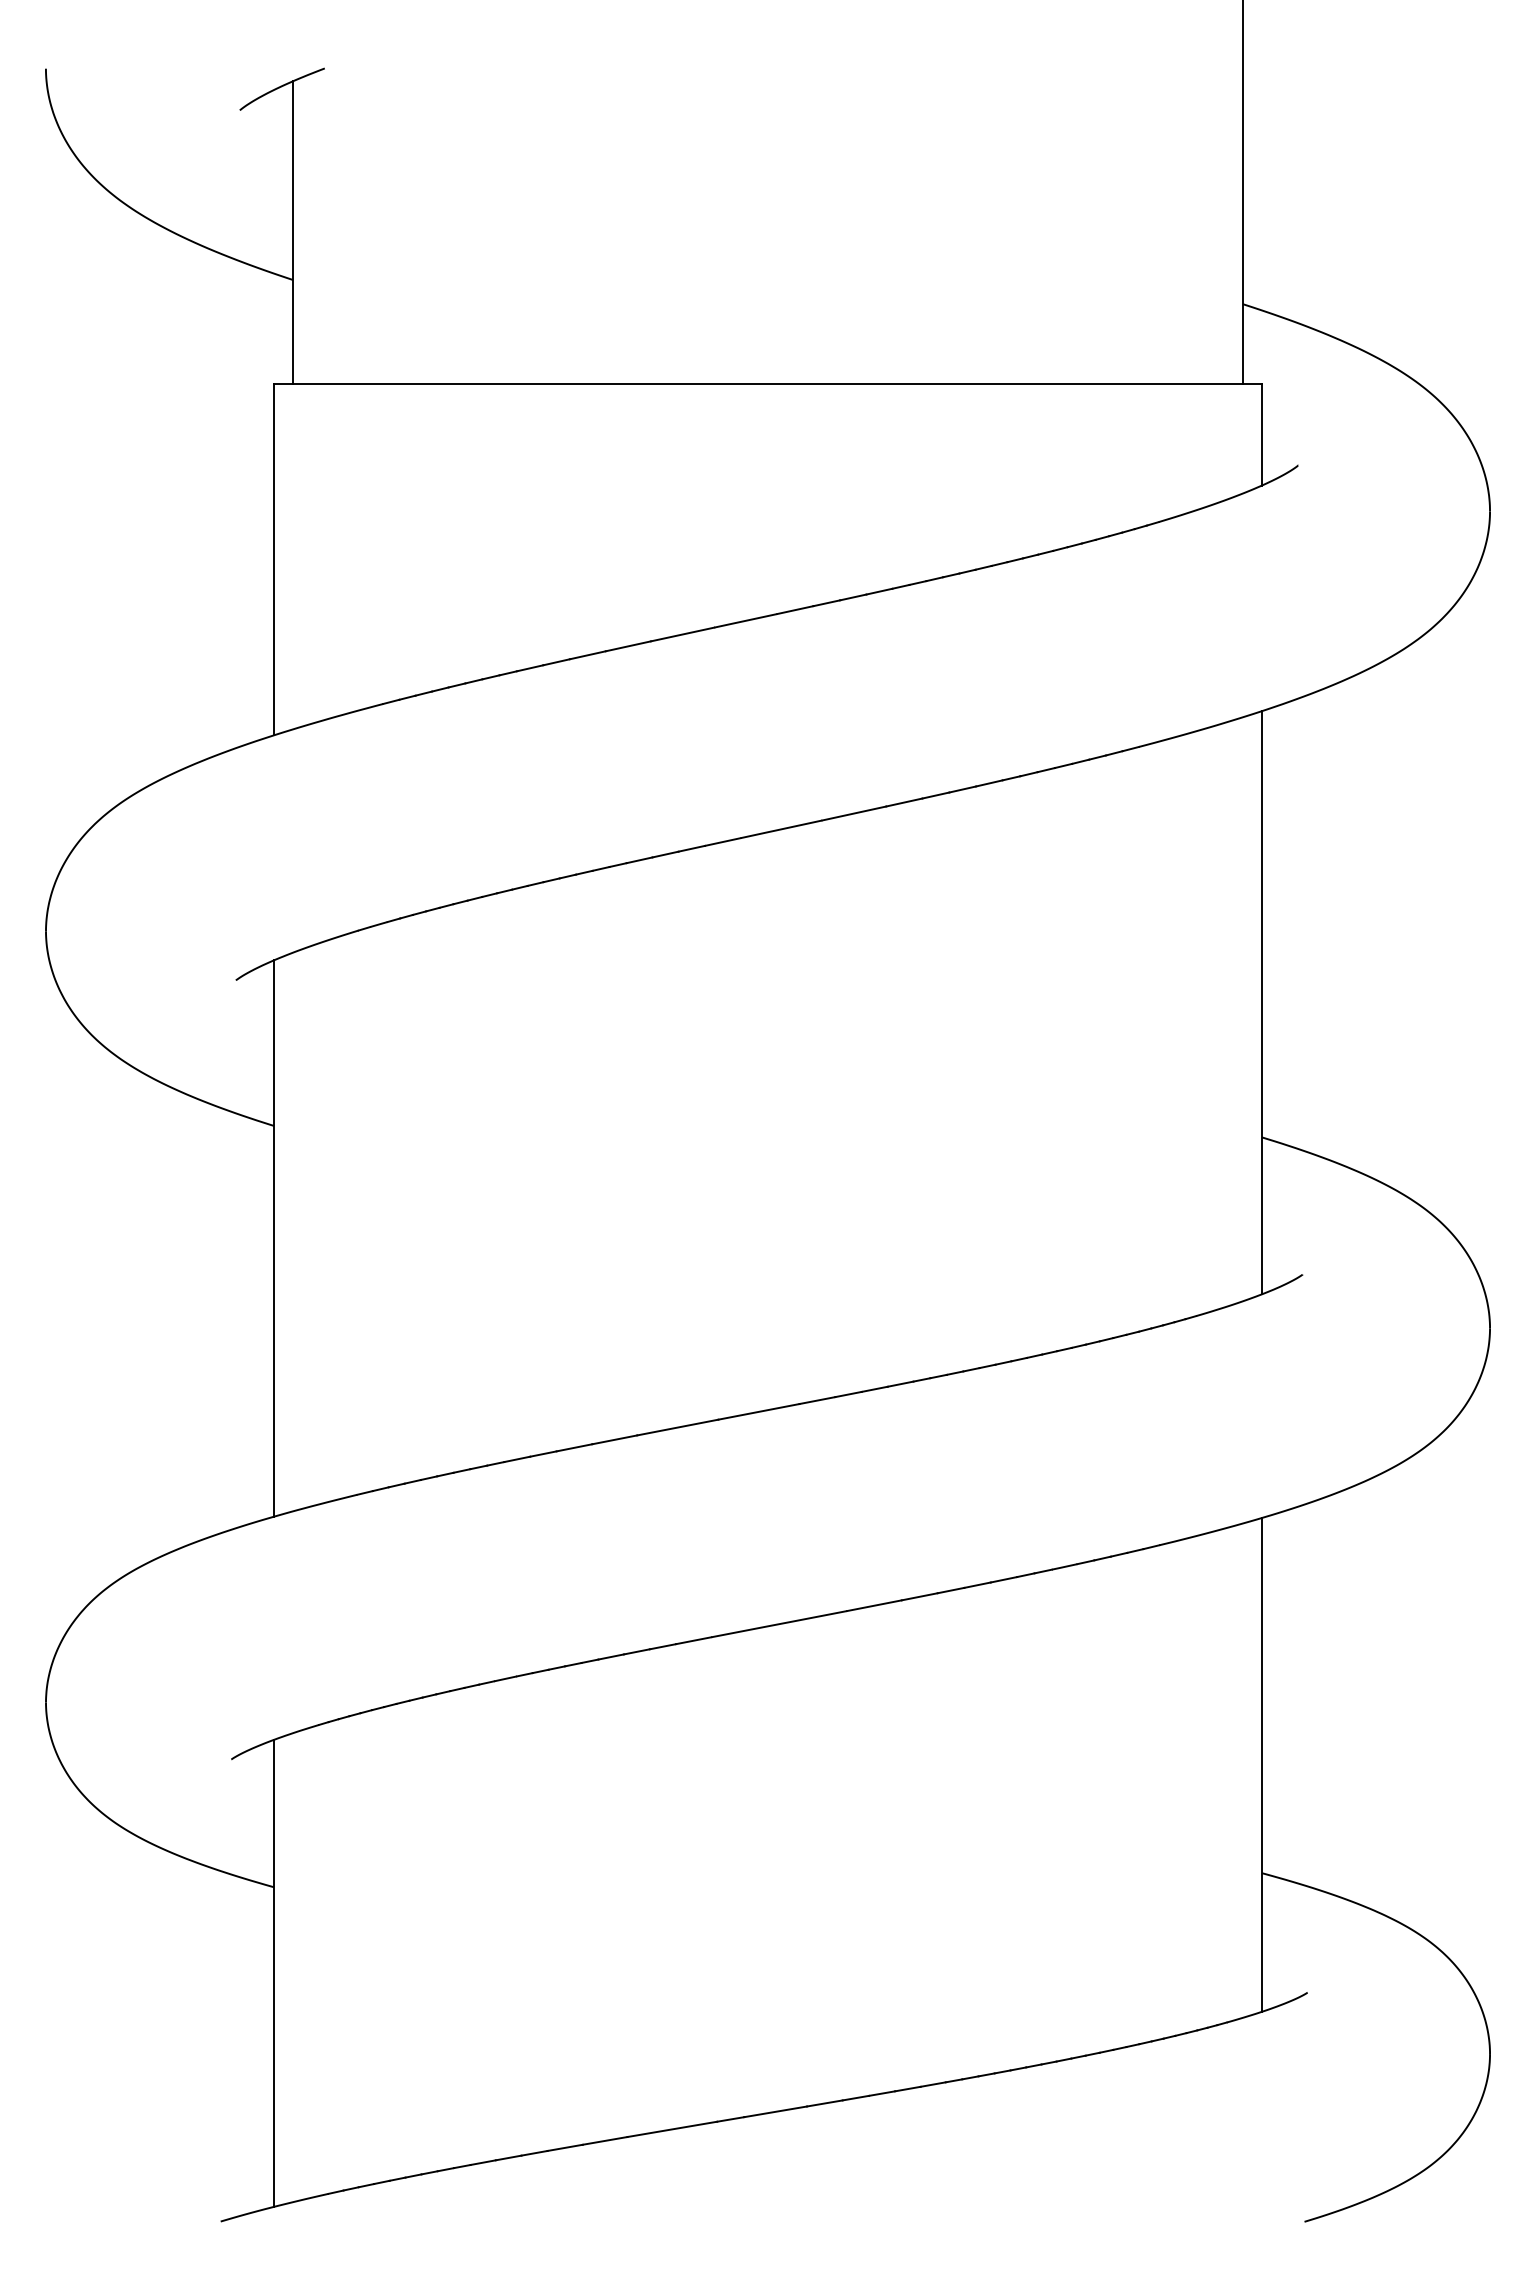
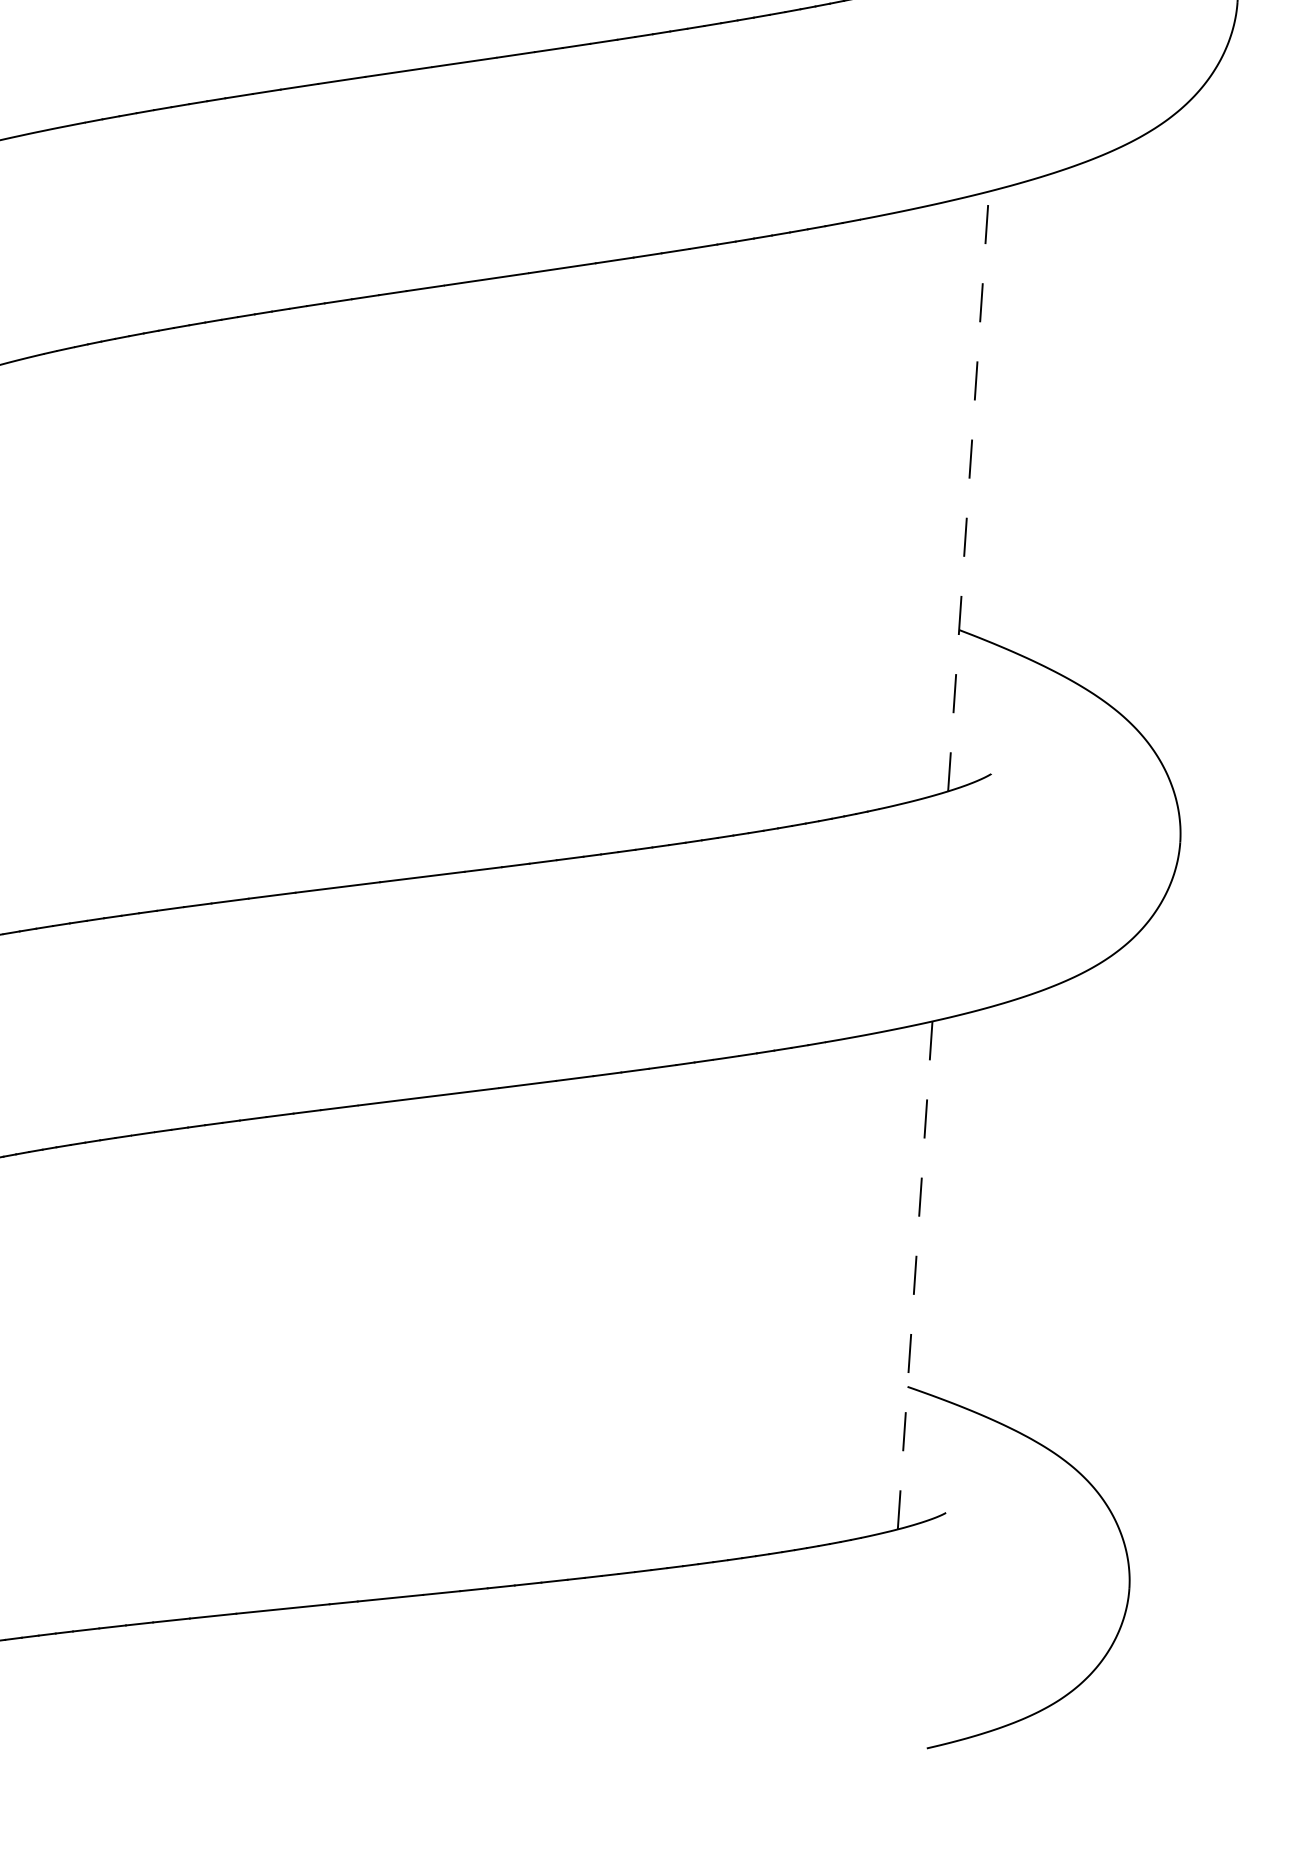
line: (1262, 1002) -> (969, 491), solid -> dashed
line: (1262, 1764) -> (915, 1275), solid -> dashed

